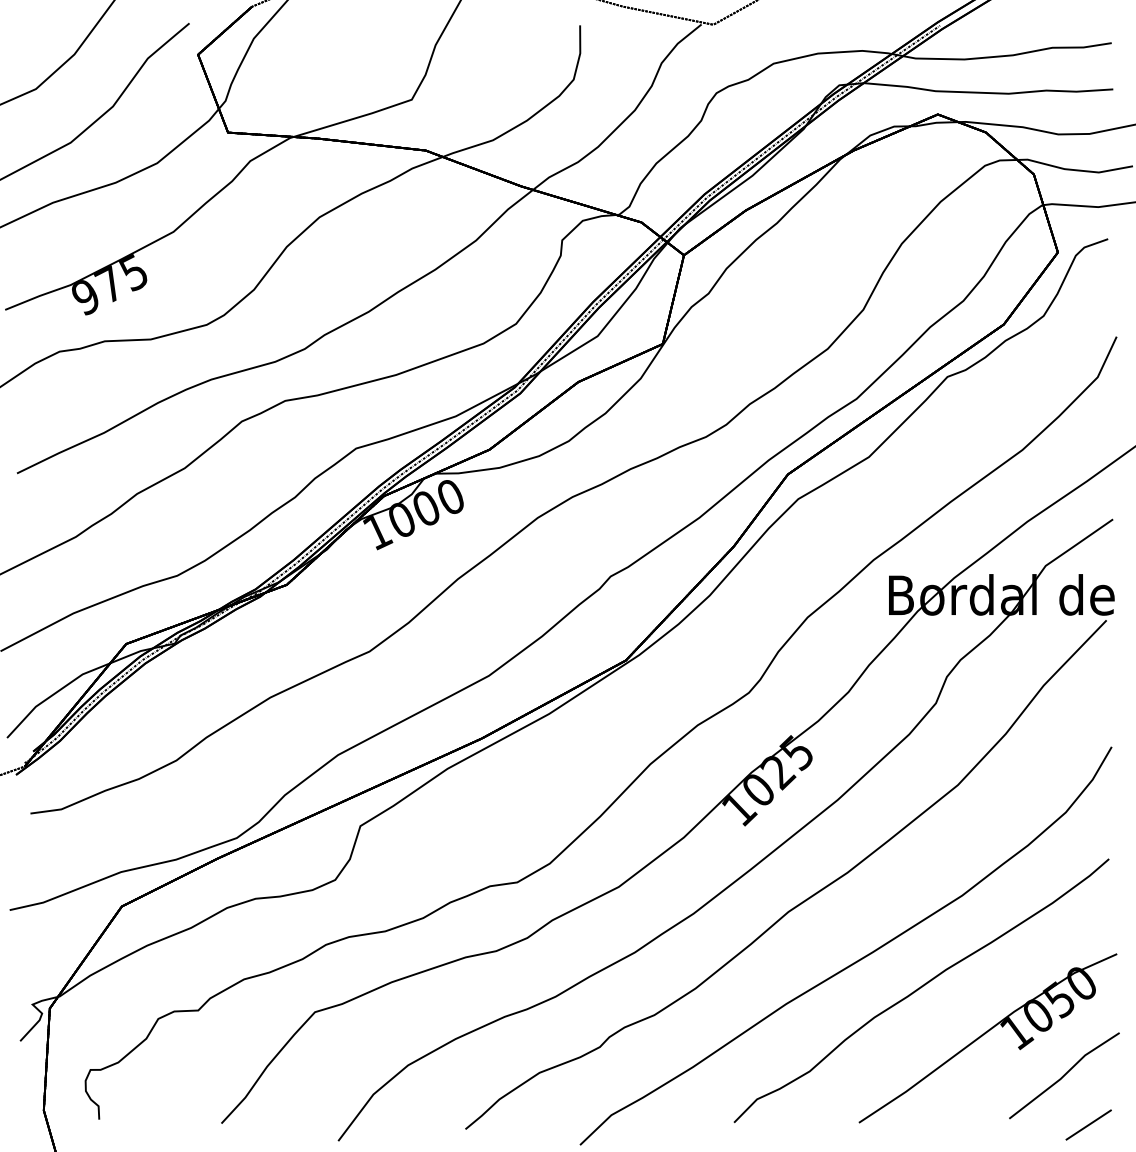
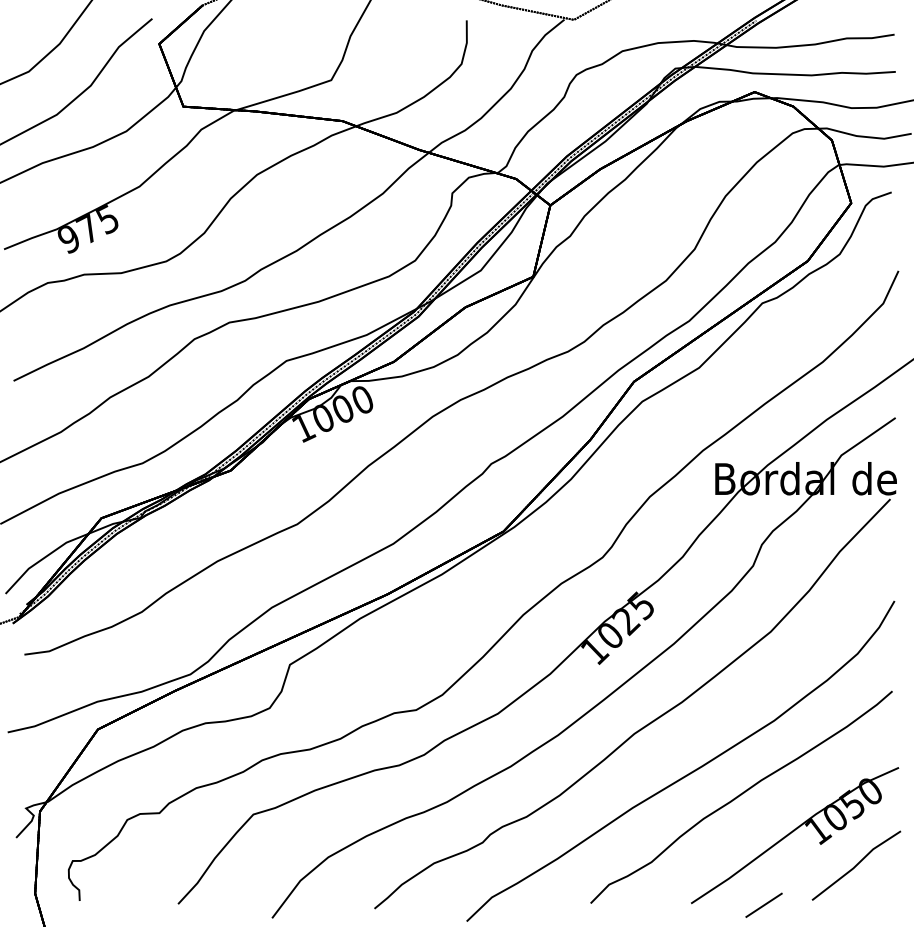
line: (1088, 1123) -> (763, 904), moved

